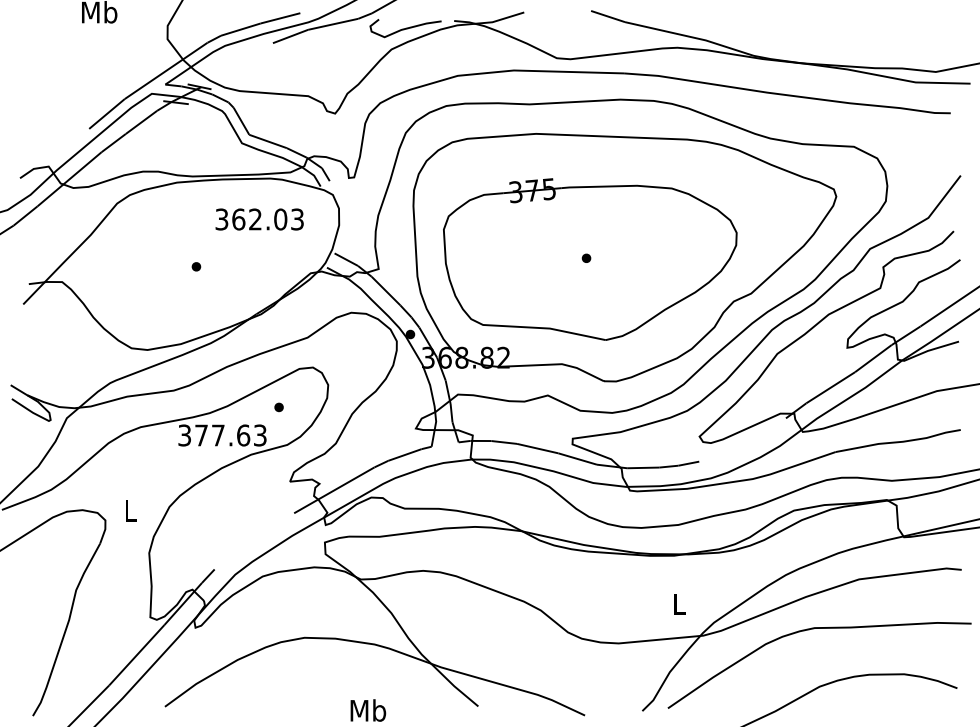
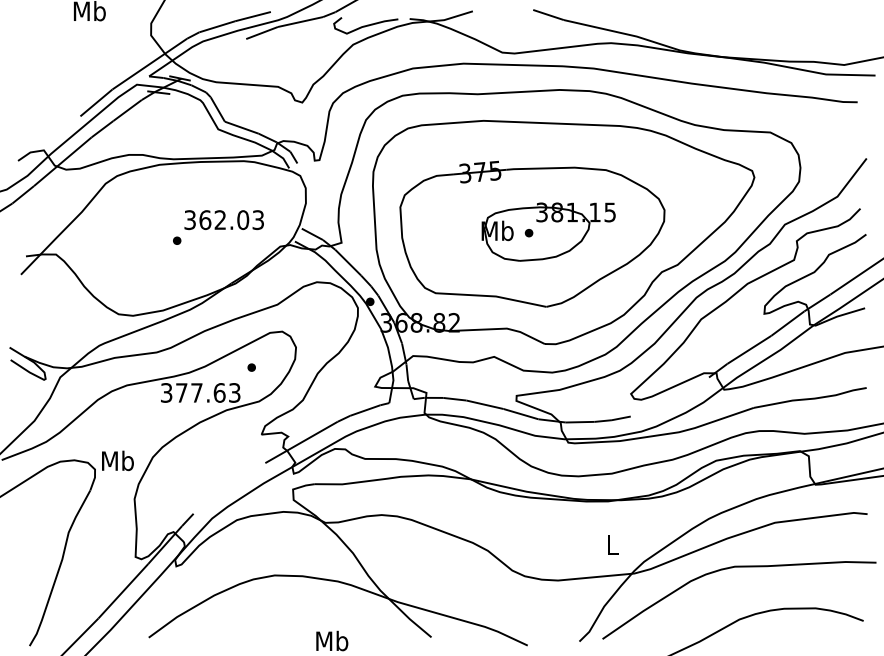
text: (258, 219) -> (223, 220), moved
part: (608, 256) -> (548, 231), added
text: (130, 510) -> (117, 460), L -> Mb

